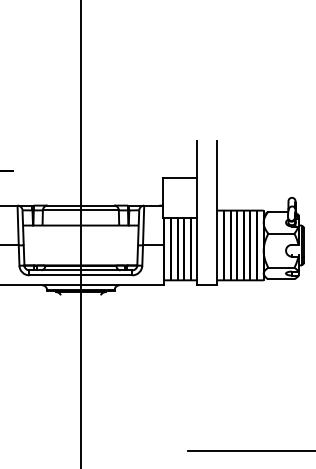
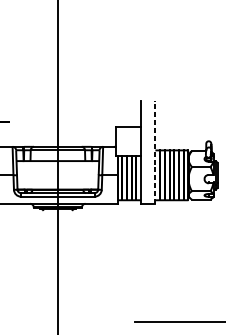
line: (217, 212) -> (155, 151), solid -> dashed

